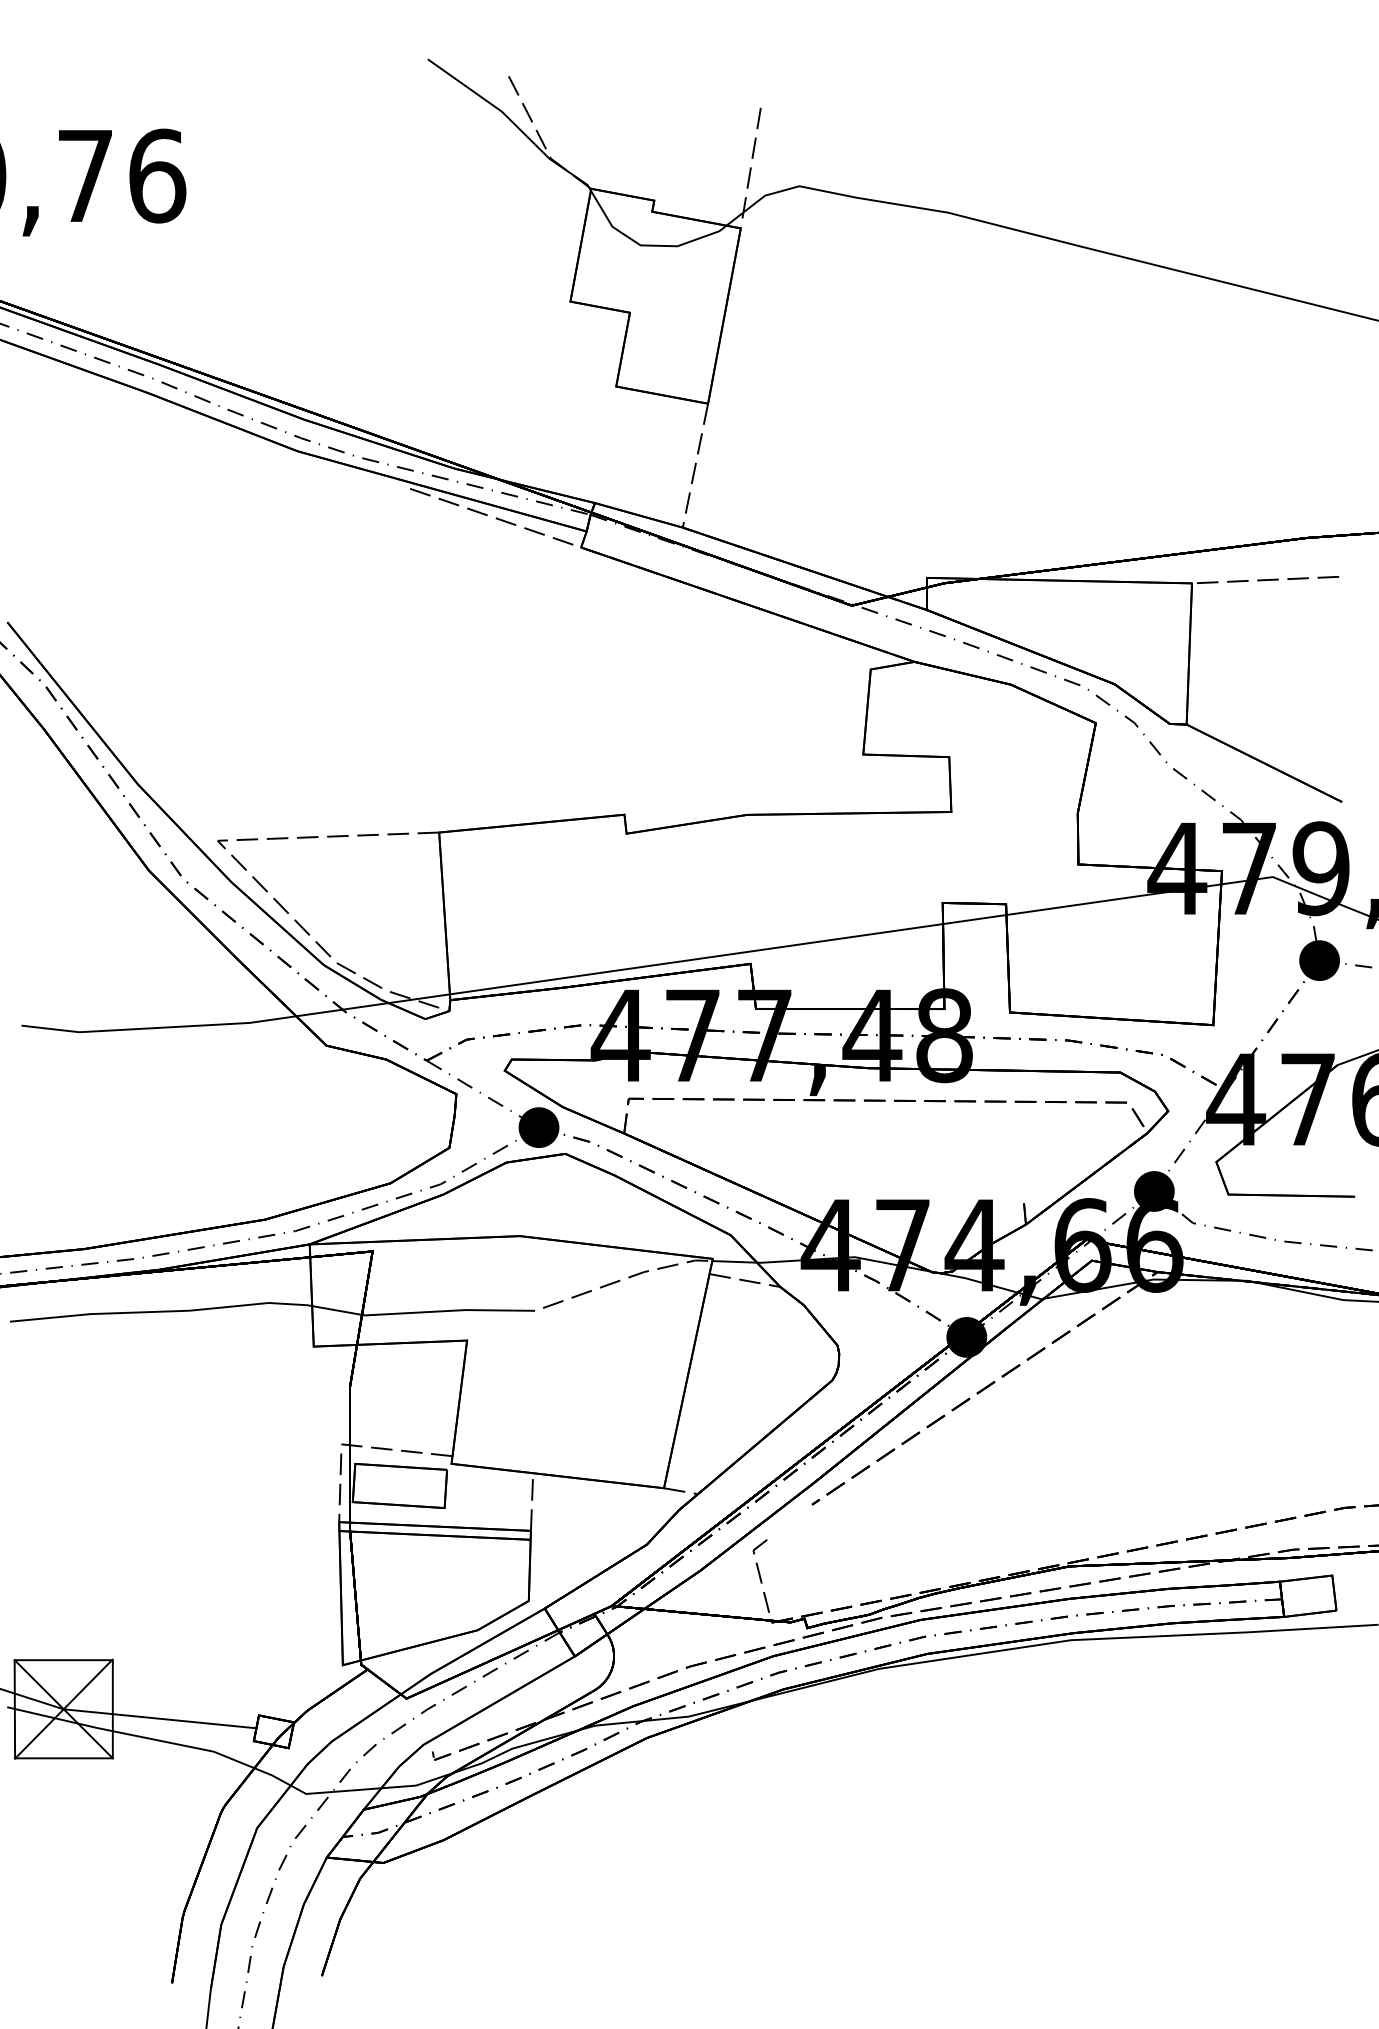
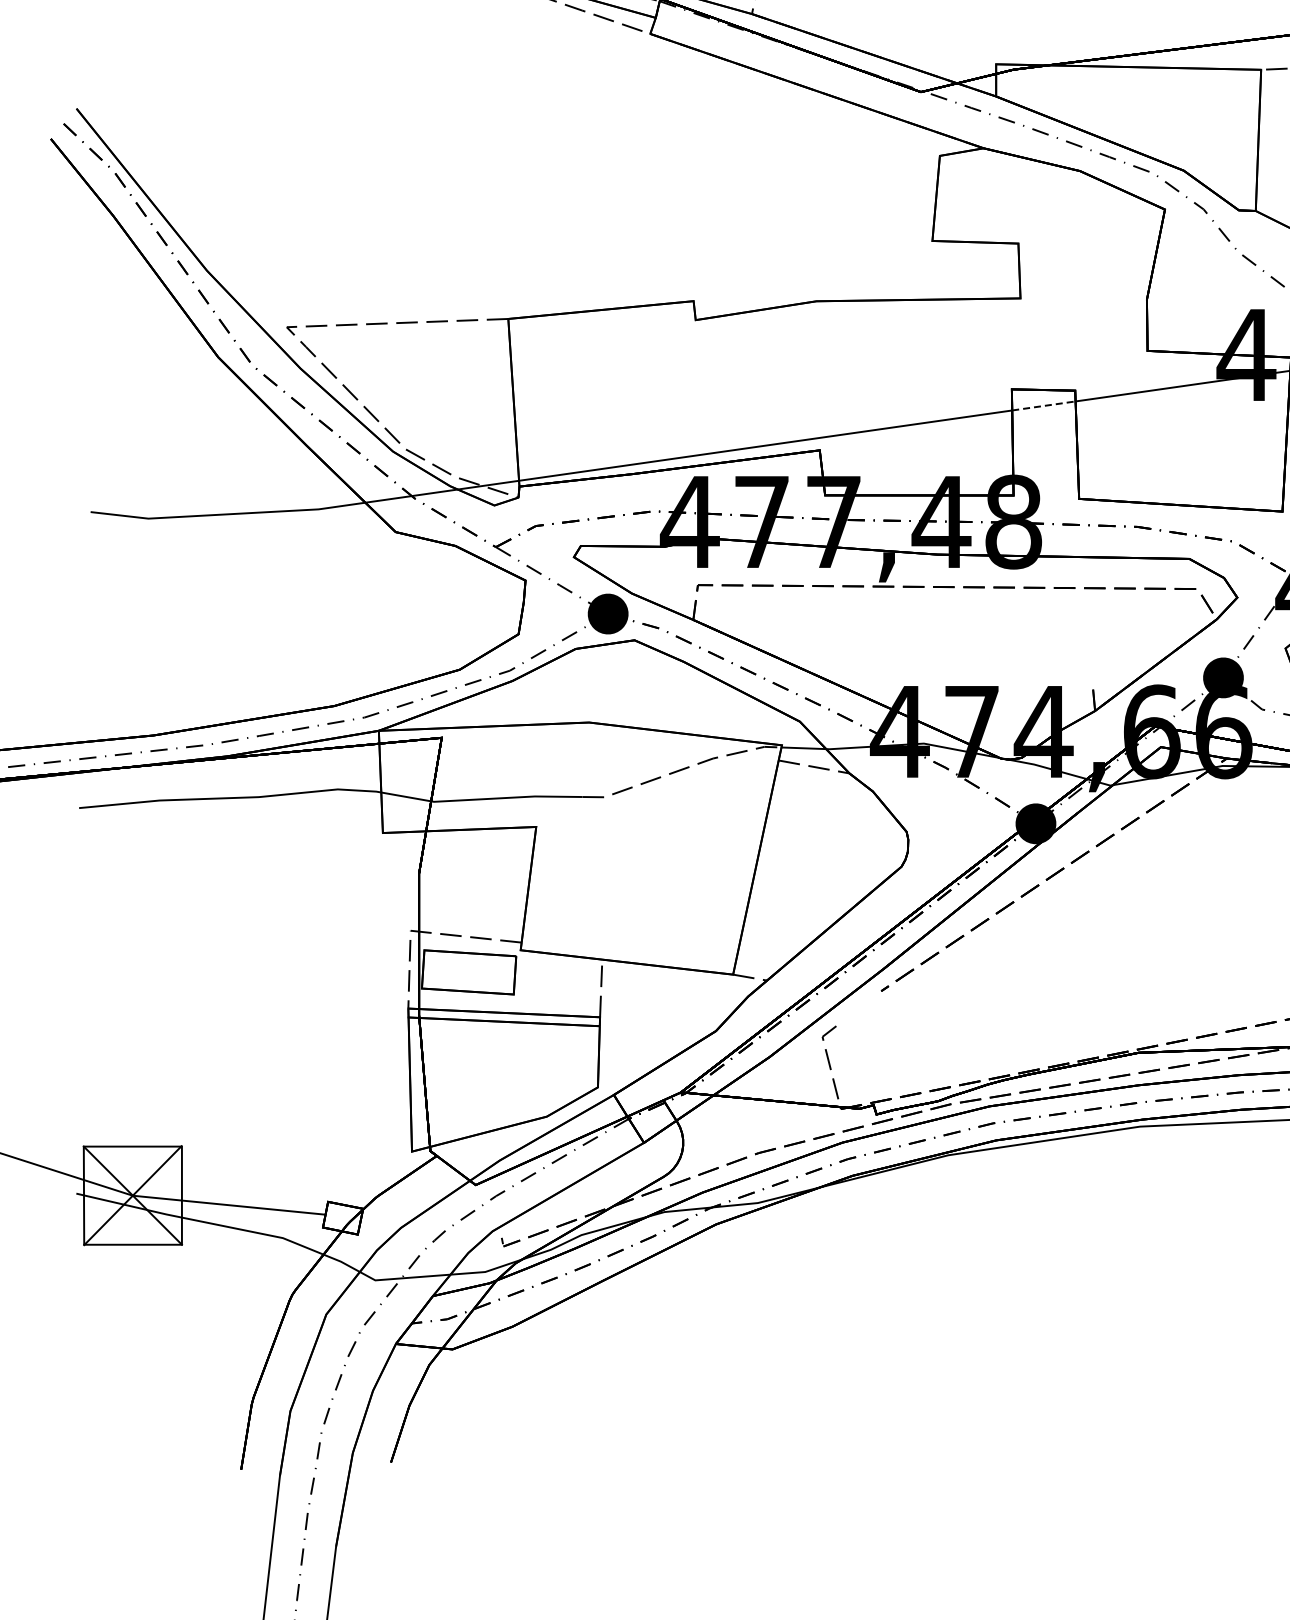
line: (975, 919) -> (1044, 405), solid -> dashed

